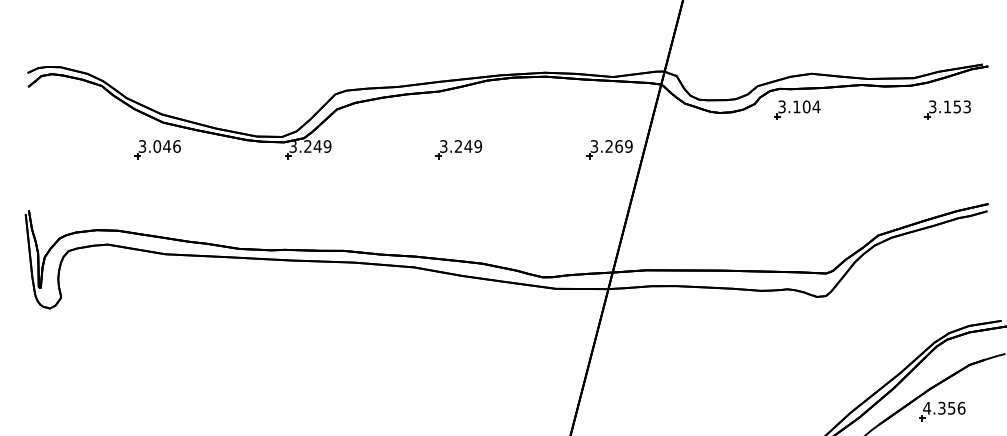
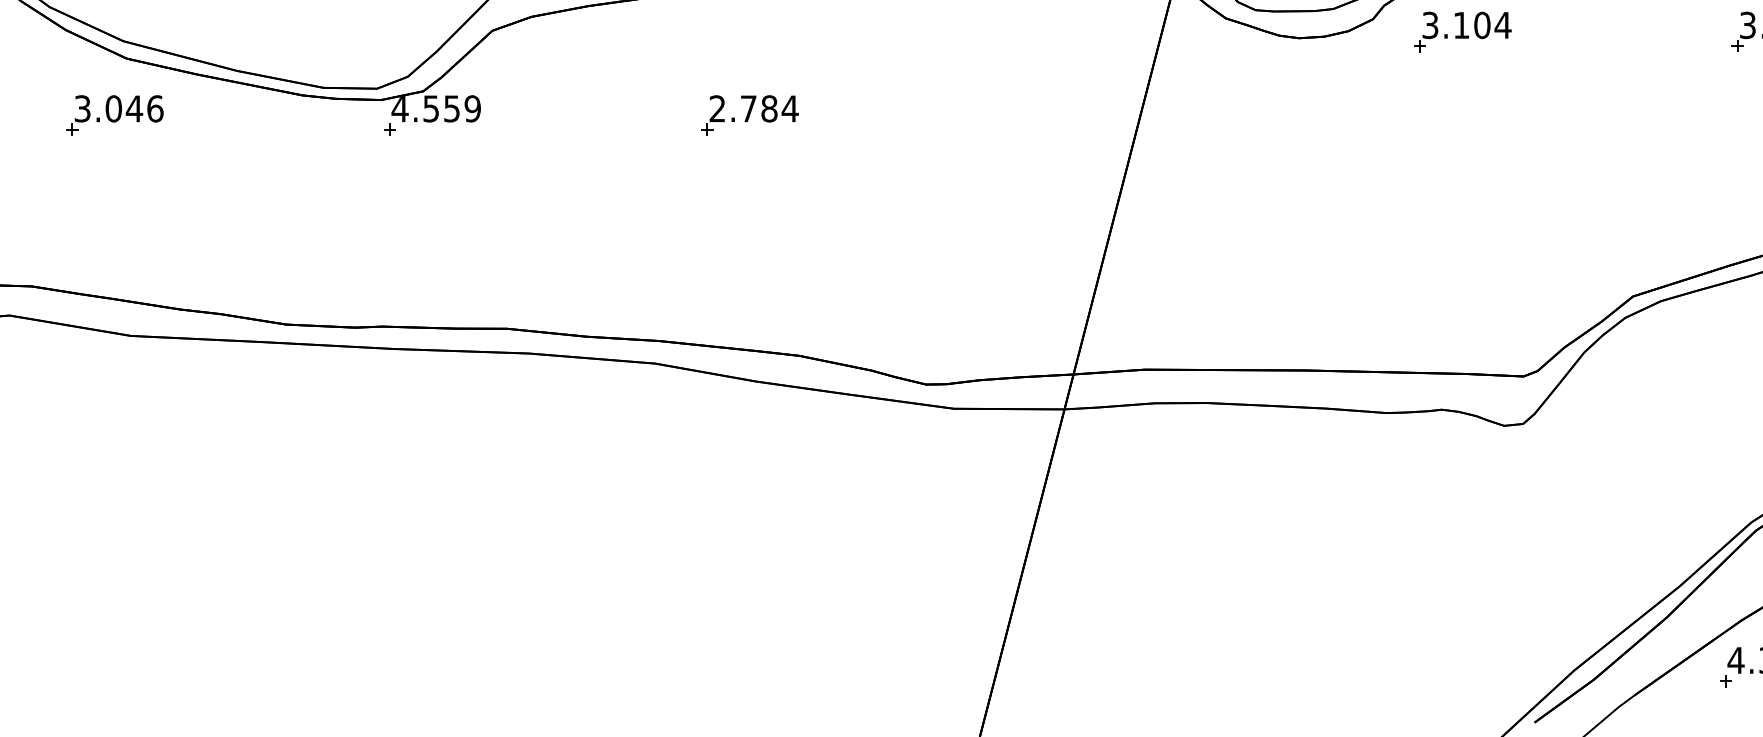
text: (305, 146) -> (426, 108), 3.249 -> 4.559
text: (461, 146) -> (754, 108), 3.249 -> 2.784
part: (609, 149) -> (1066, 115), removed

